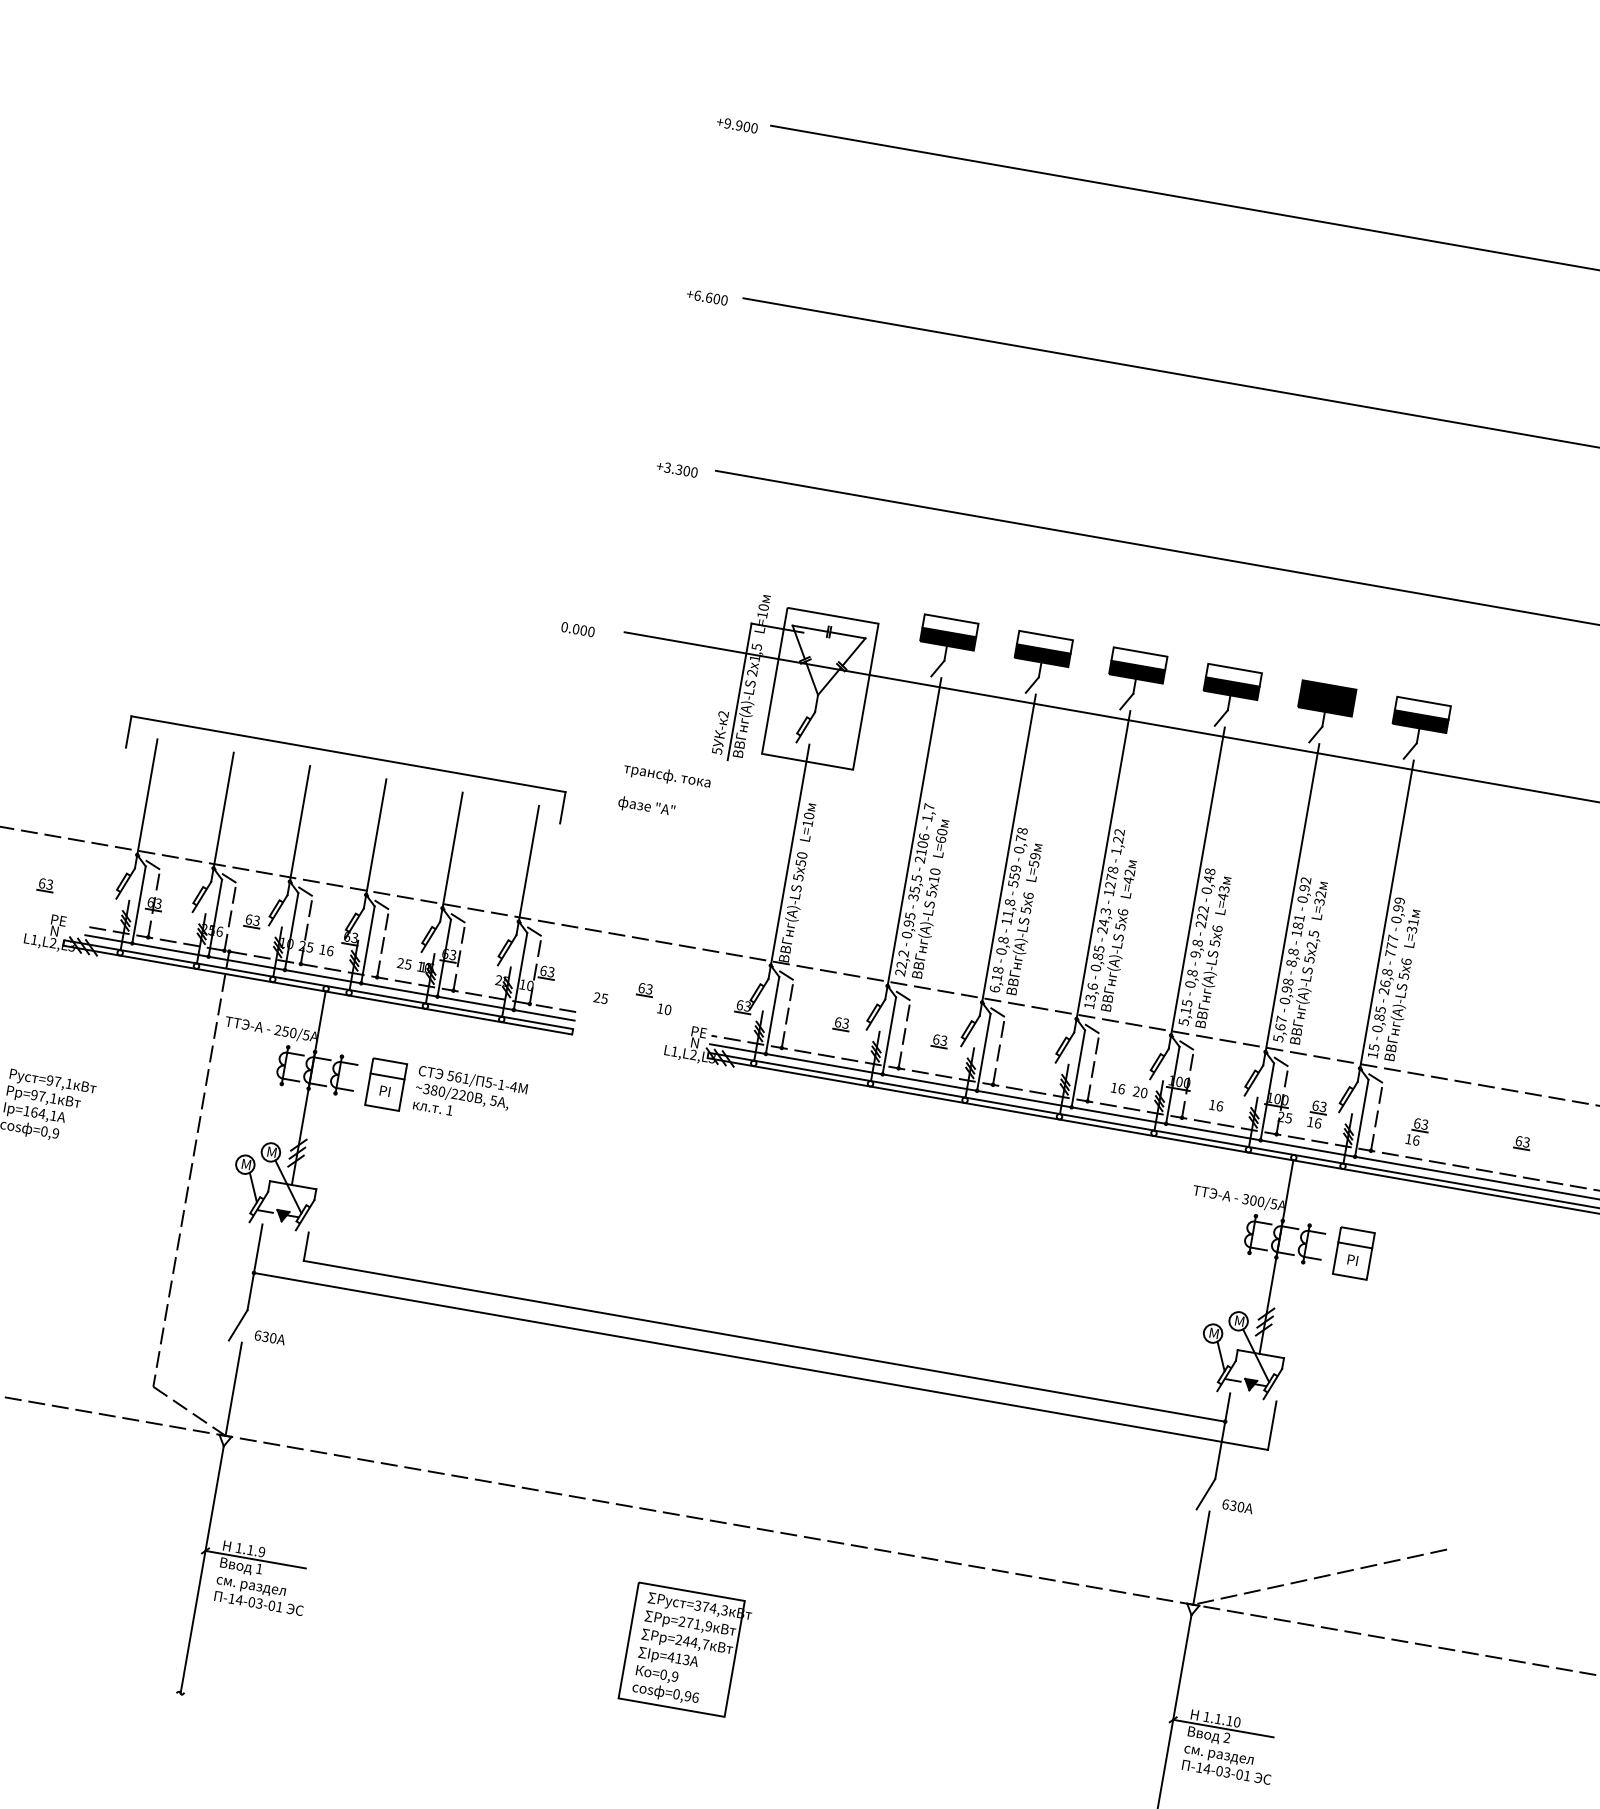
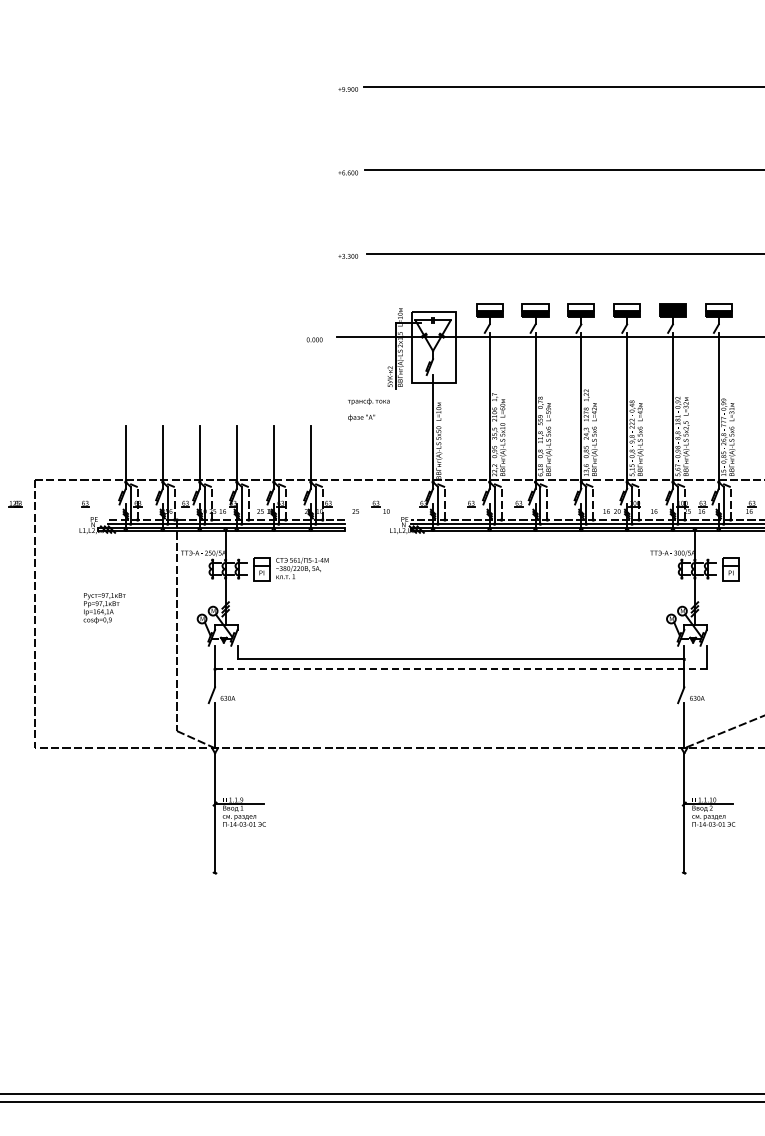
part: (347, 754) -> (216, 417), removed
line: (760, 1361) -> (460, 669), solid -> dashed
part: (686, 1650) -> (449, 811), removed

